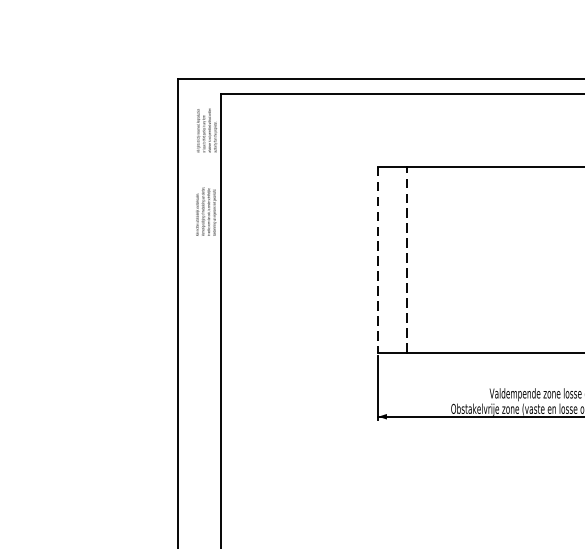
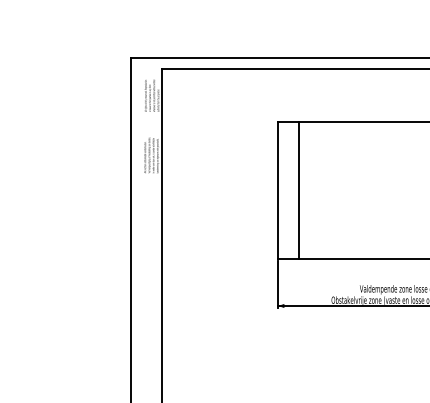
line: (406, 259) -> (298, 190), dashed -> solid
line: (378, 260) -> (278, 191), dashed -> solid

